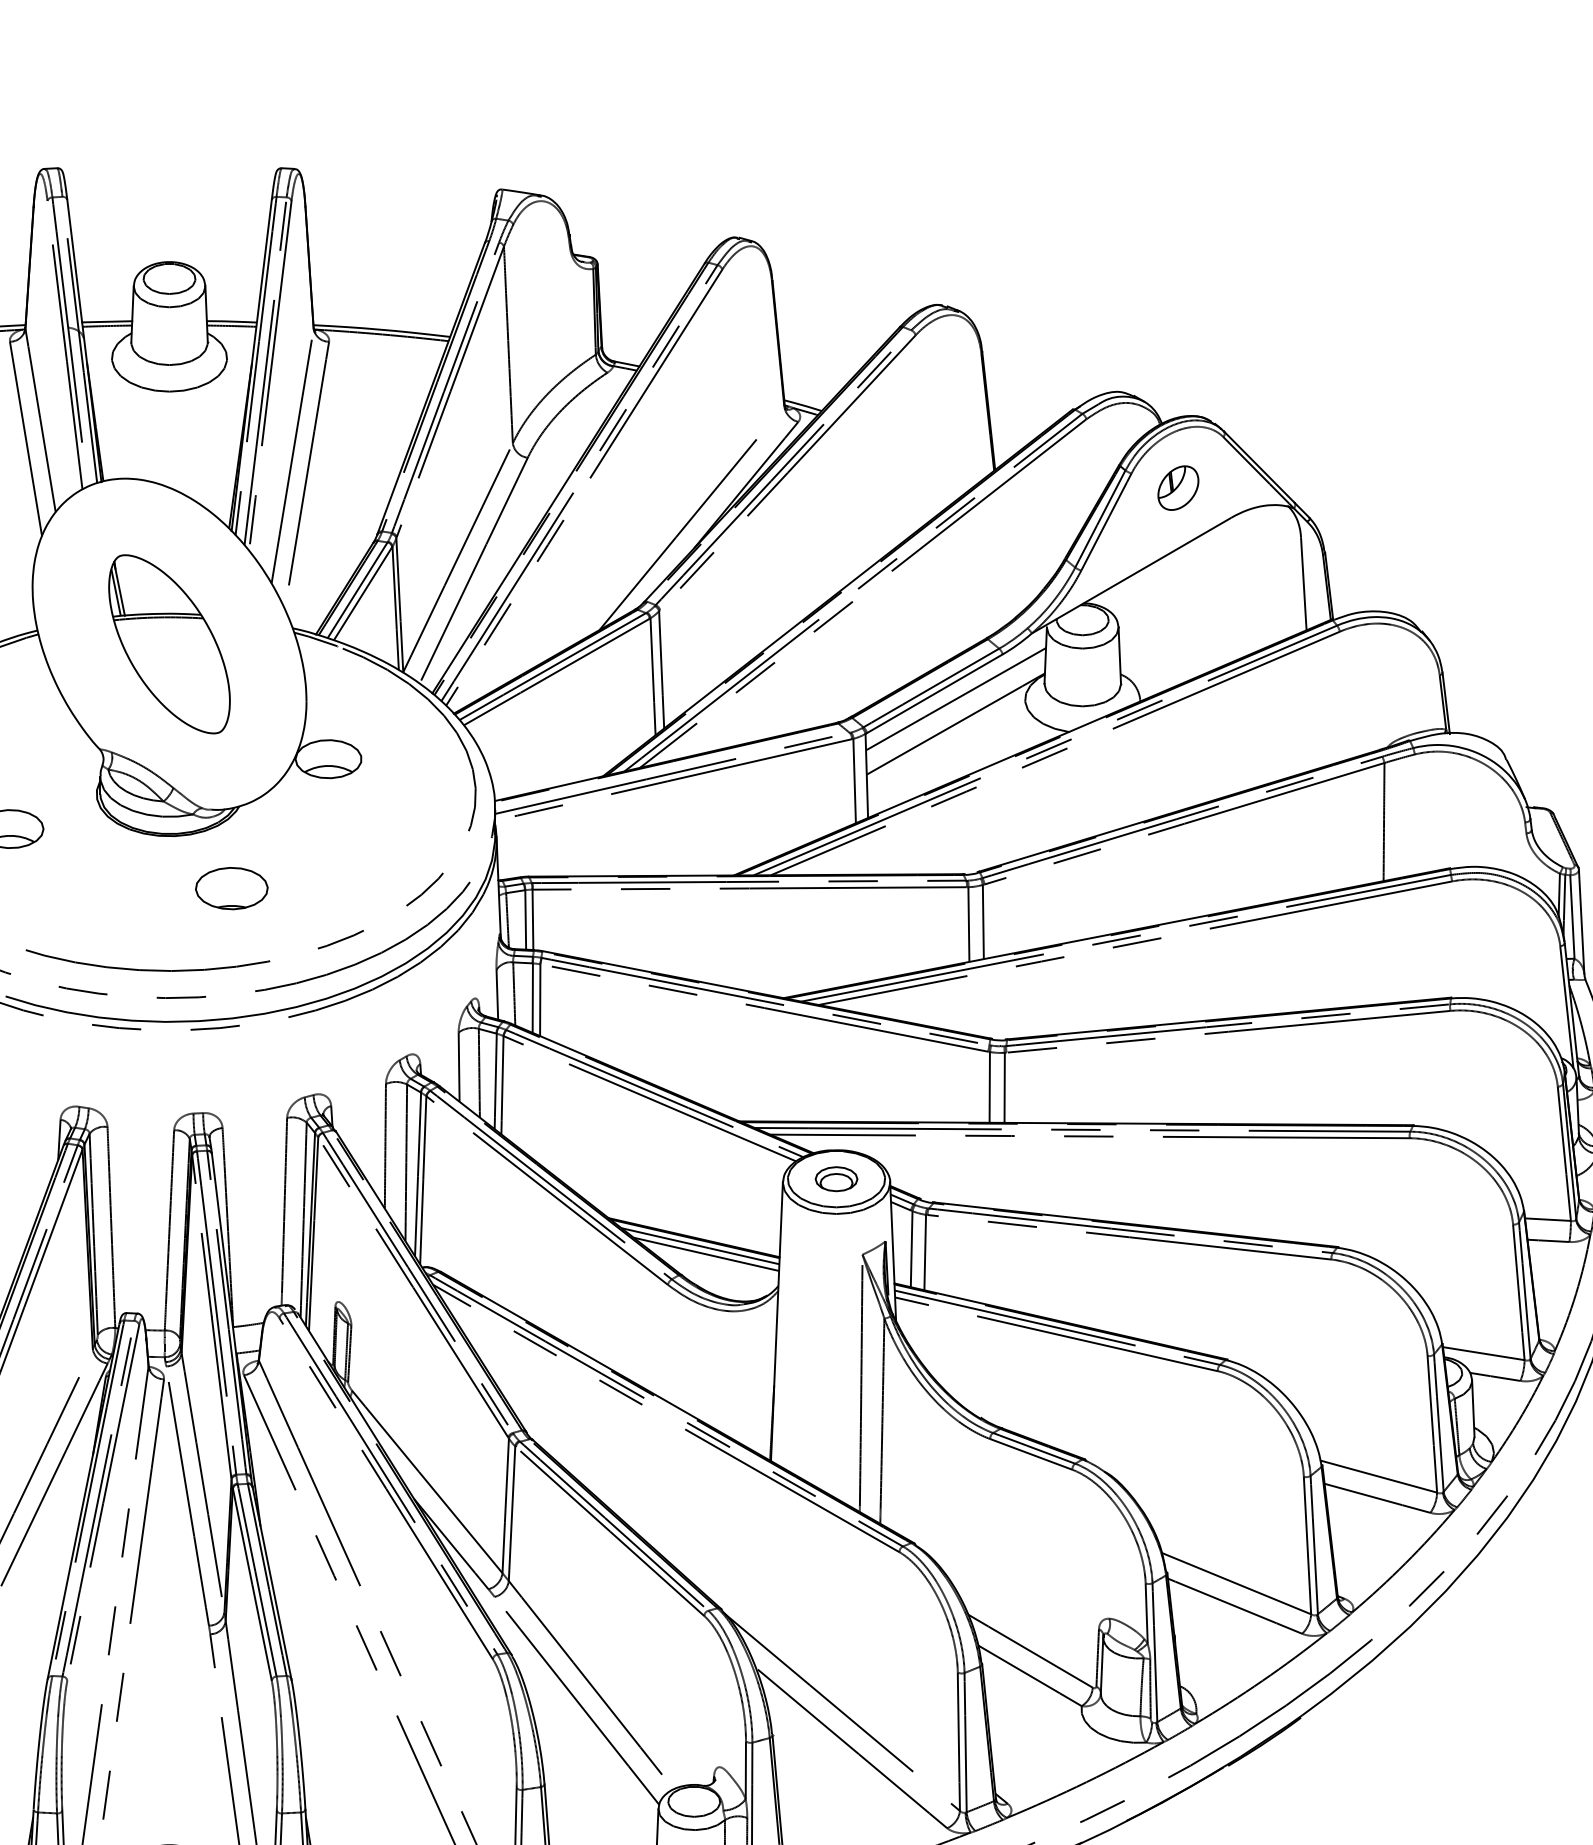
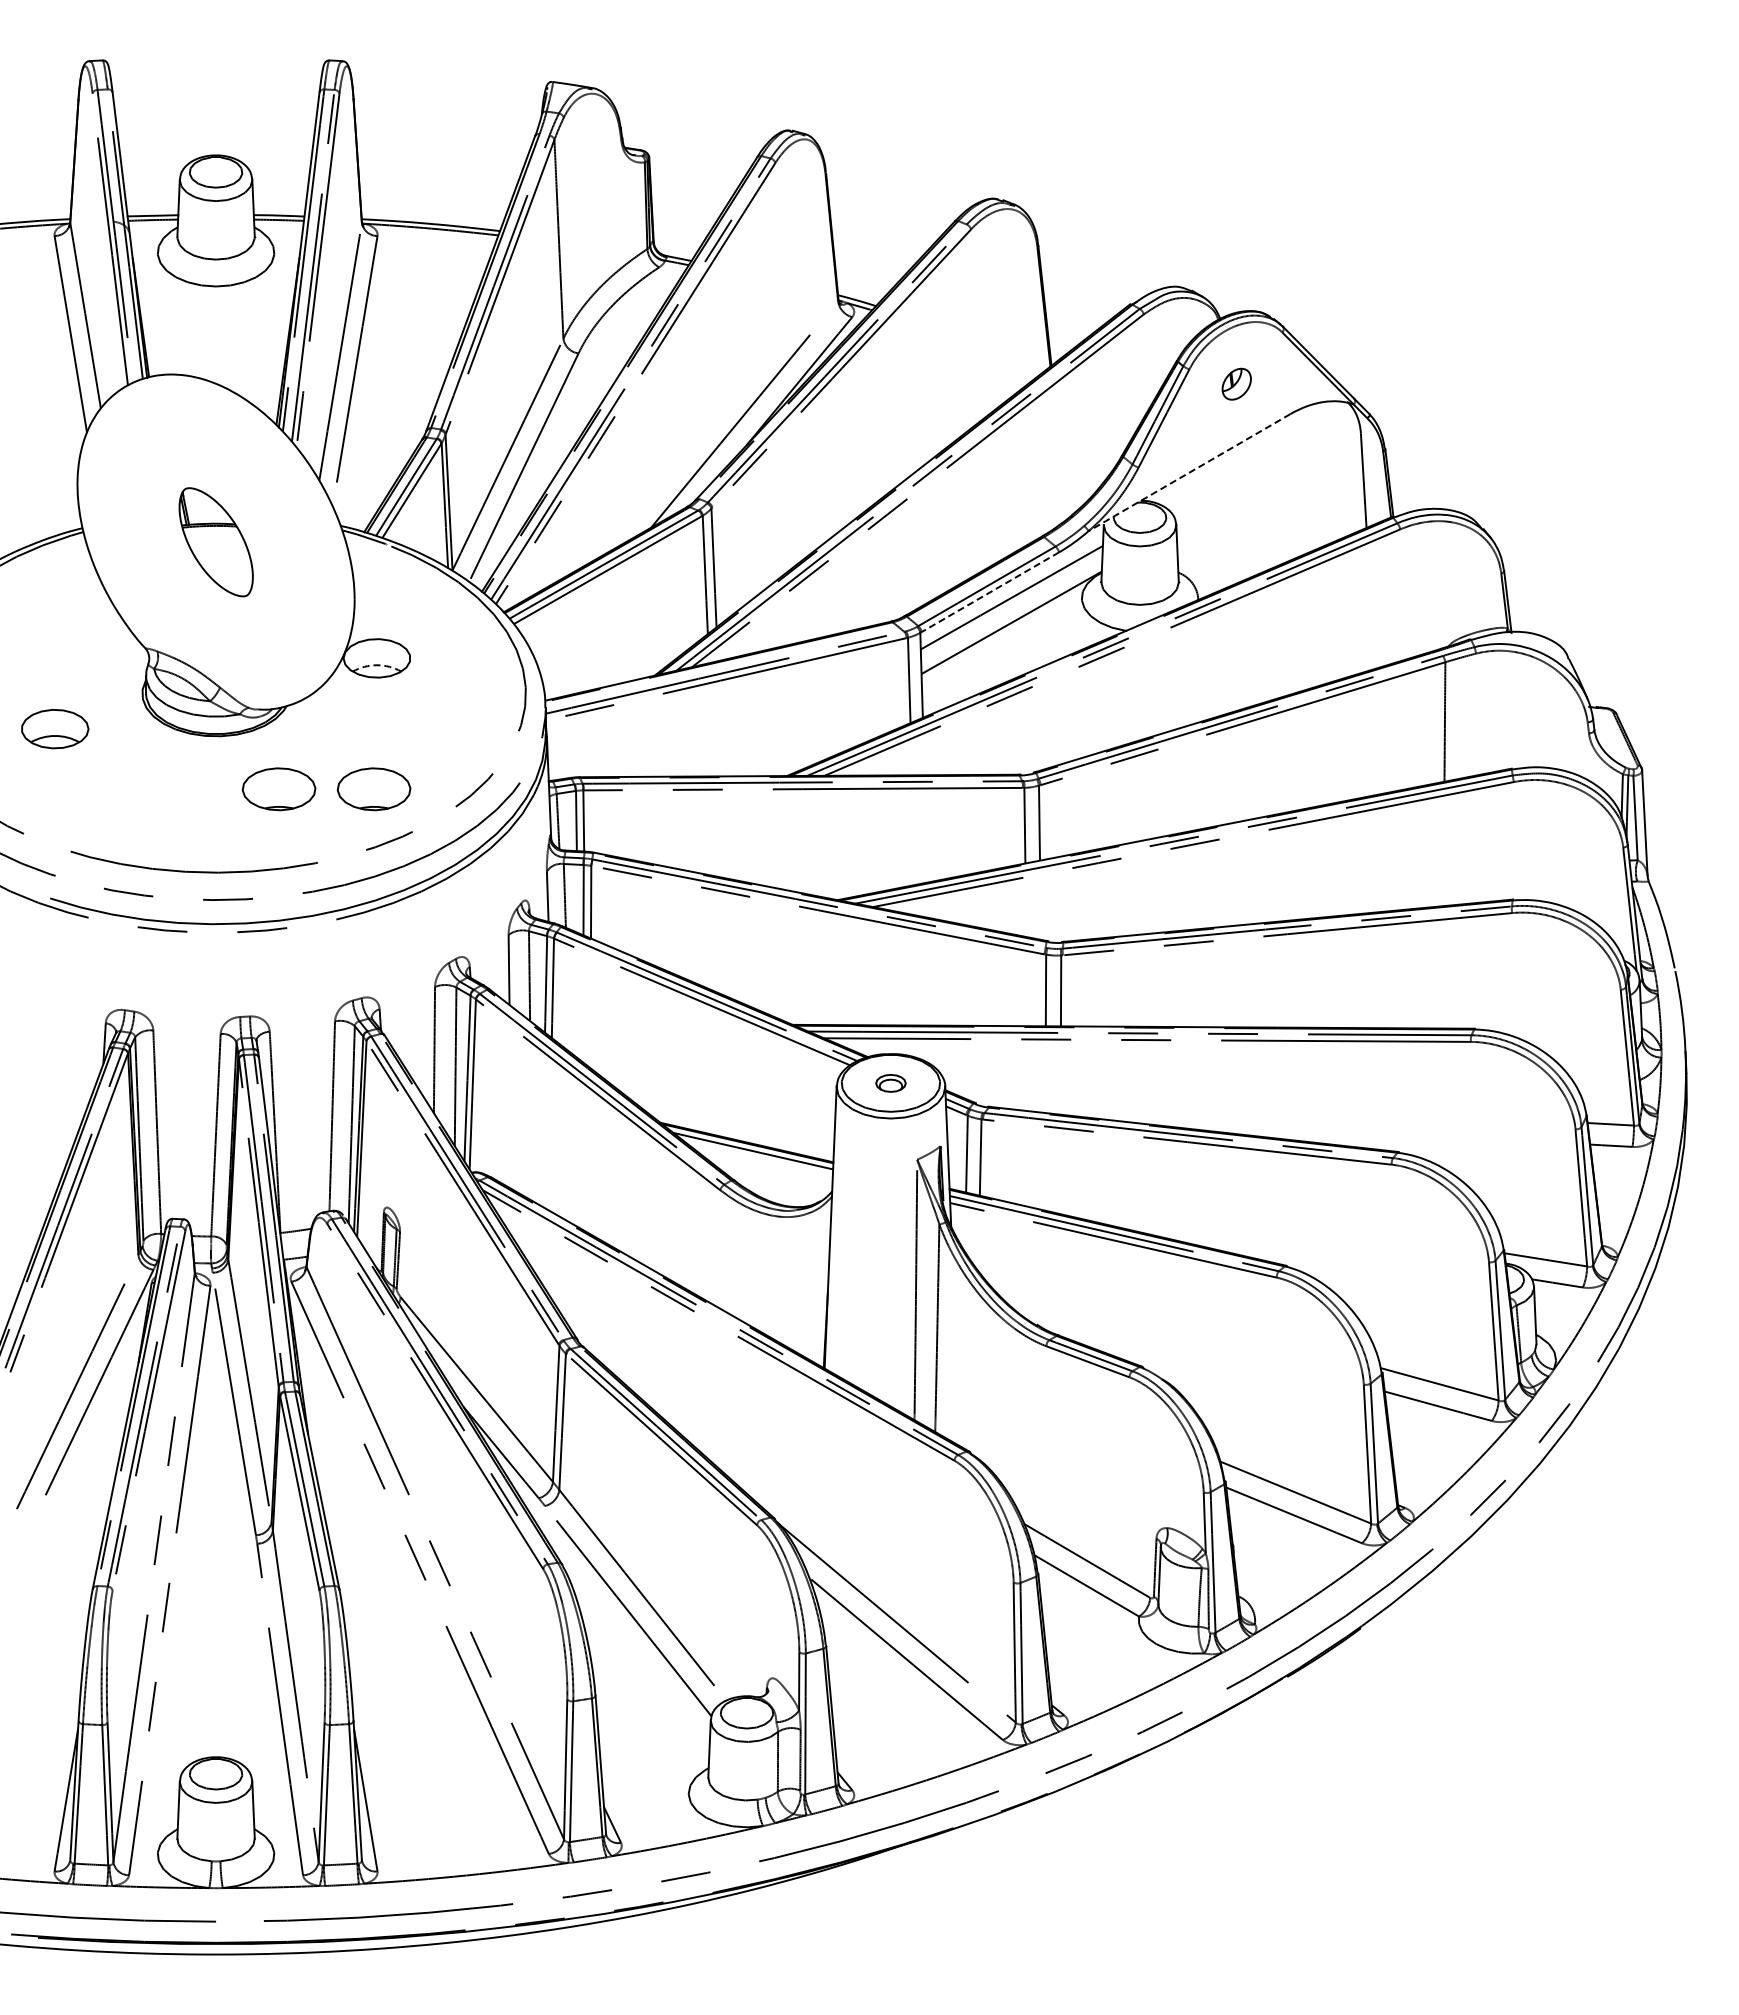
part: (1178, 488) -> (1236, 384), size x0.7
line: (1130, 576) -> (1188, 473), solid -> dashed
part: (169, 644) -> (216, 542), size x0.6
line: (934, 694) -> (990, 592), solid -> dashed
arc: (329, 766) -> (377, 665), solid -> dashed
part: (325, 888) -> (373, 789), added
part: (836, 1179) -> (890, 1083), size x0.7
line: (705, 1254) -> (758, 1159), removed

